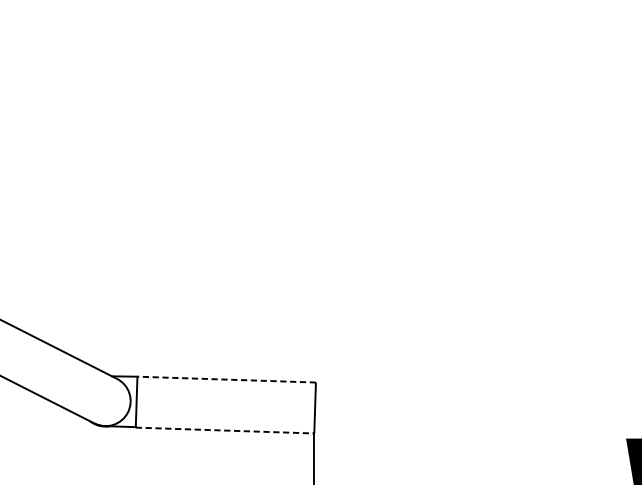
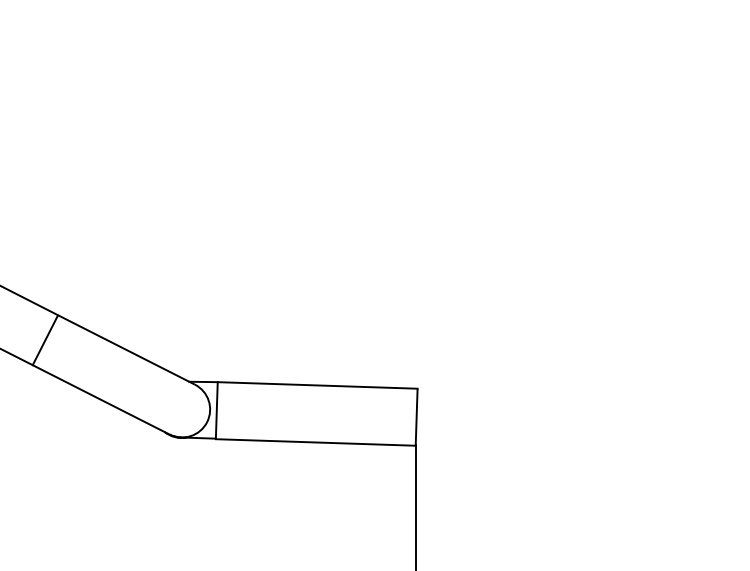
line: (226, 379) -> (317, 385), dashed -> solid
line: (224, 430) -> (315, 442), dashed -> solid

